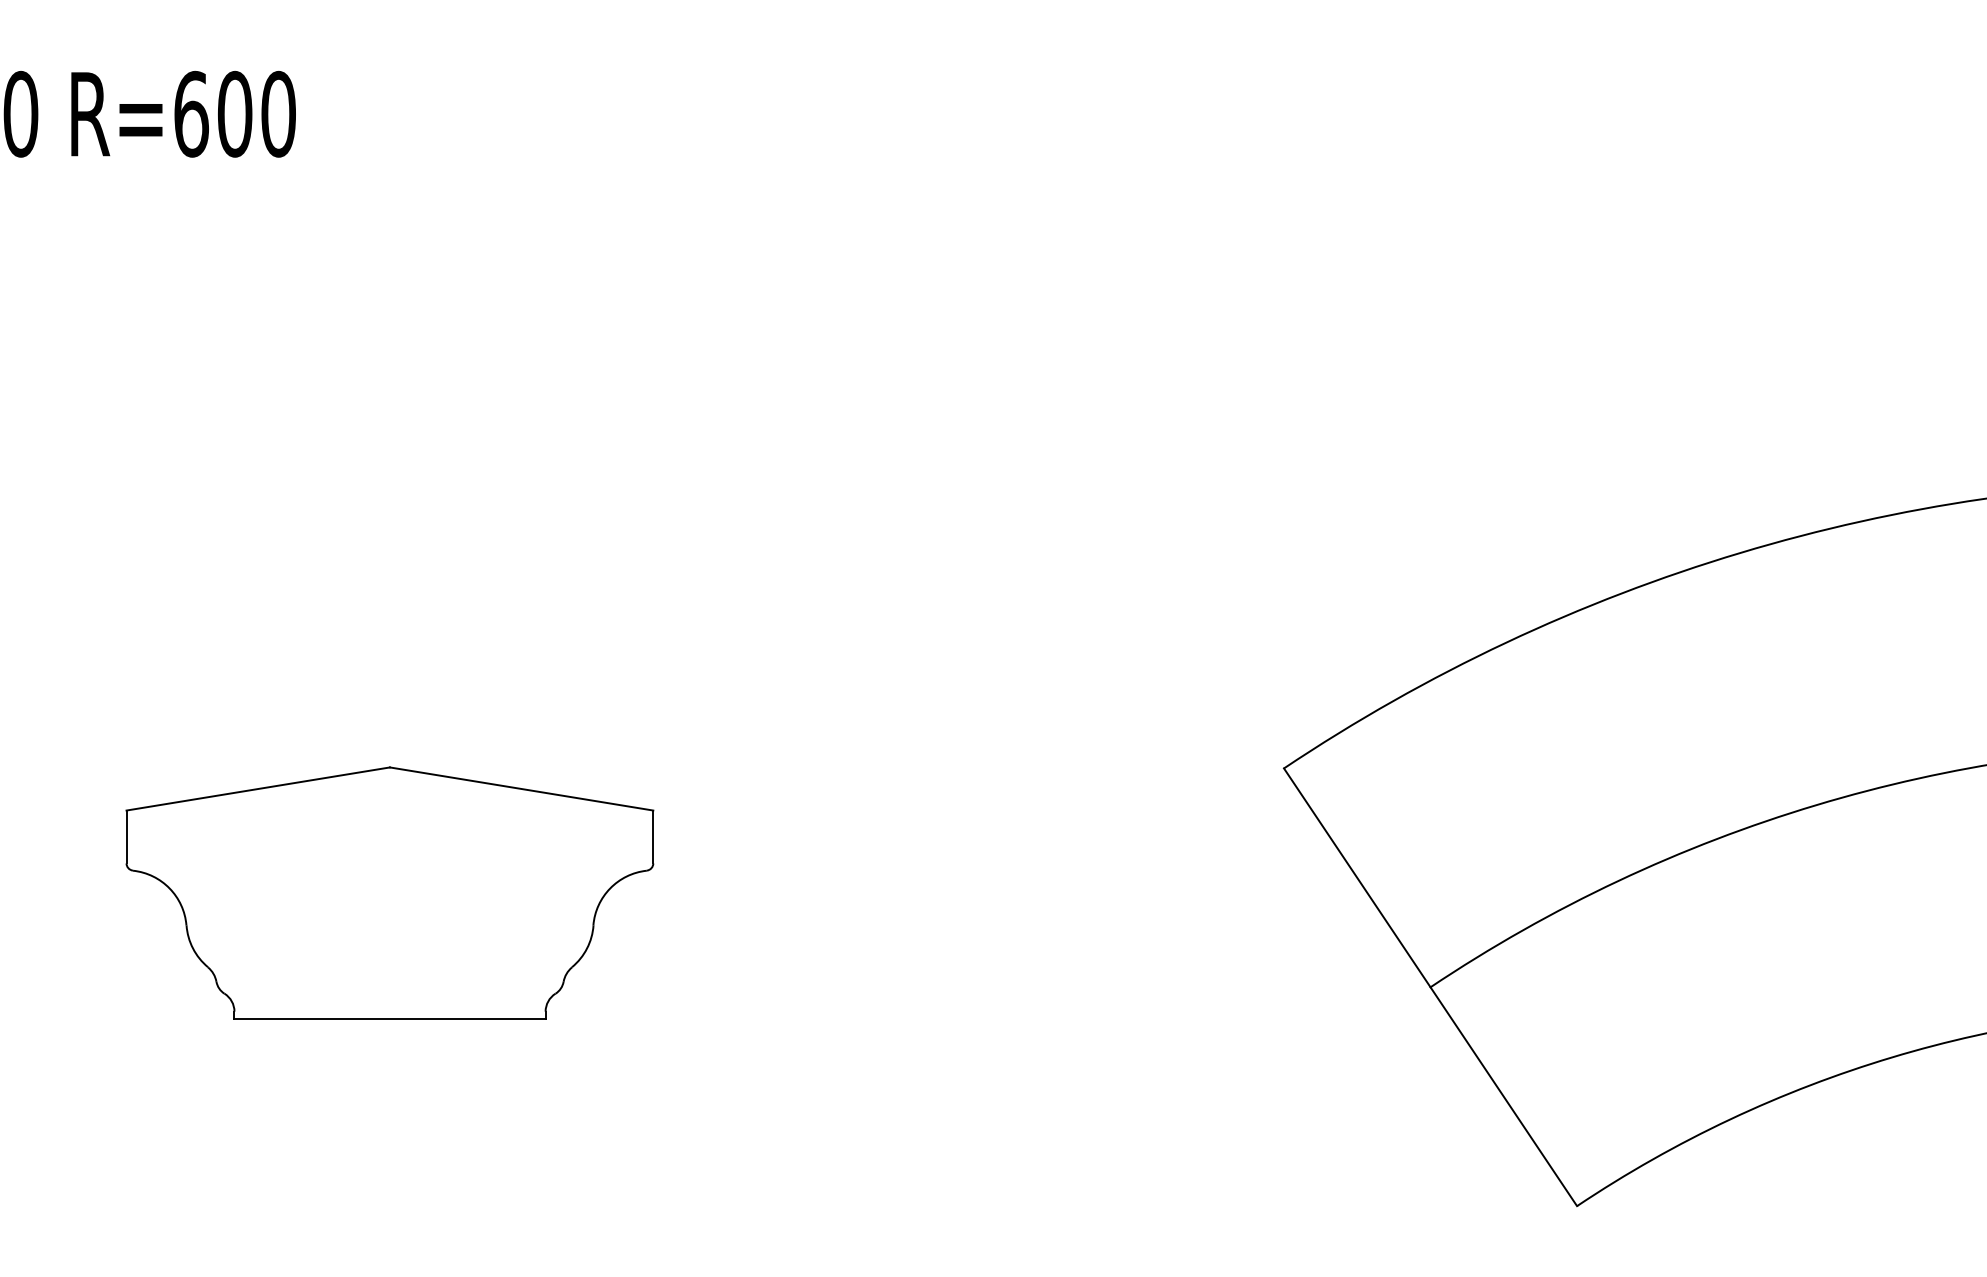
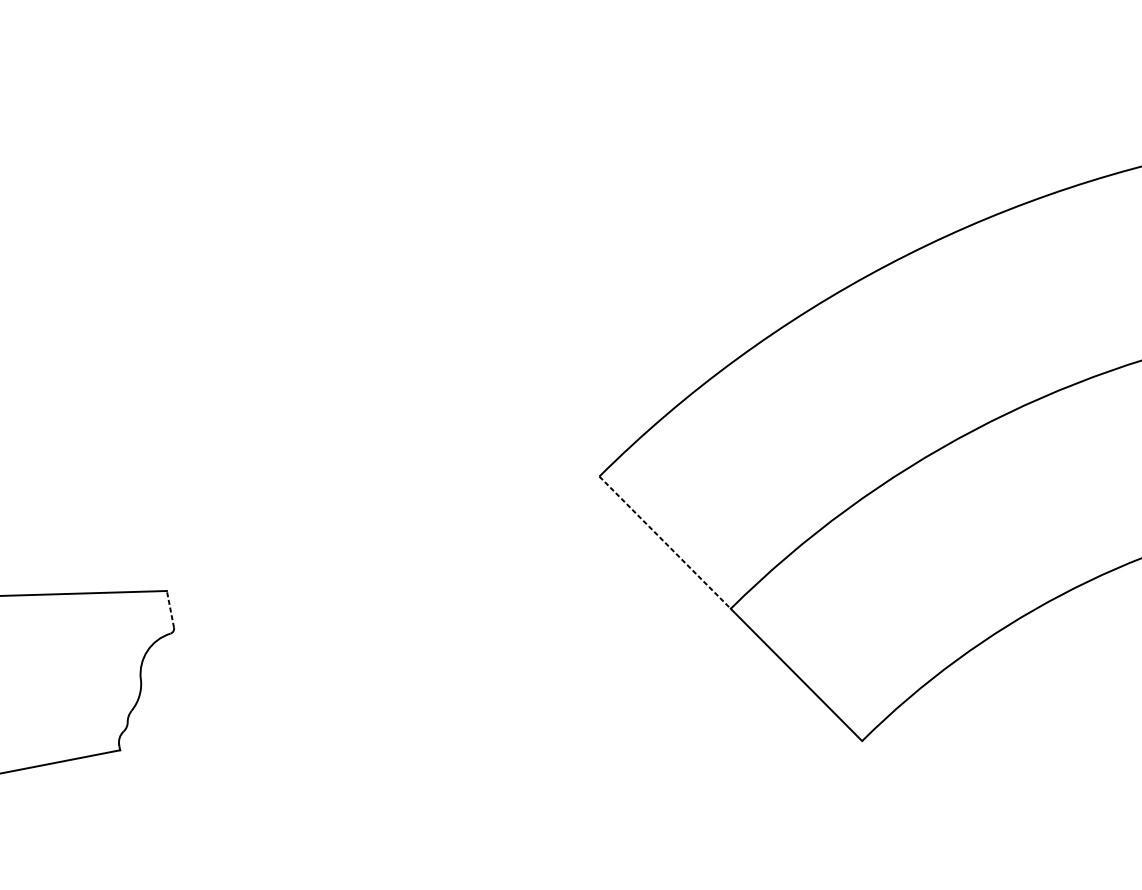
line: (653, 836) -> (170, 608), solid -> dashed
line: (1357, 877) -> (665, 542), solid -> dashed

